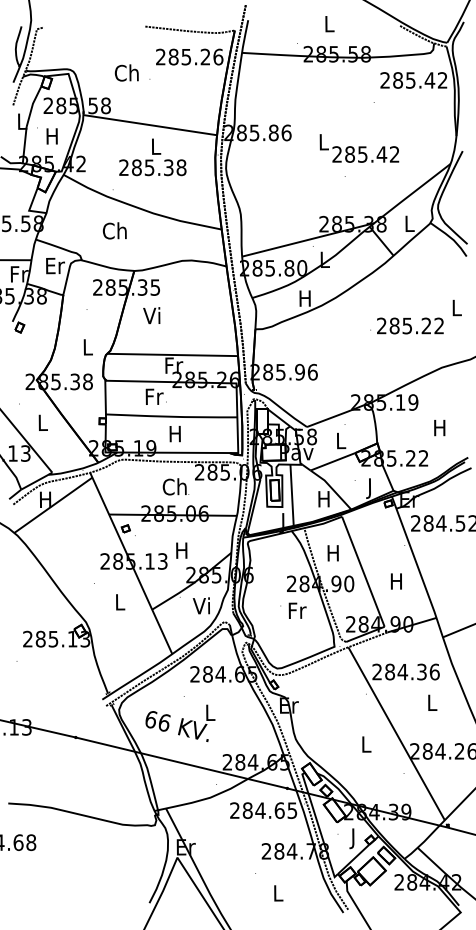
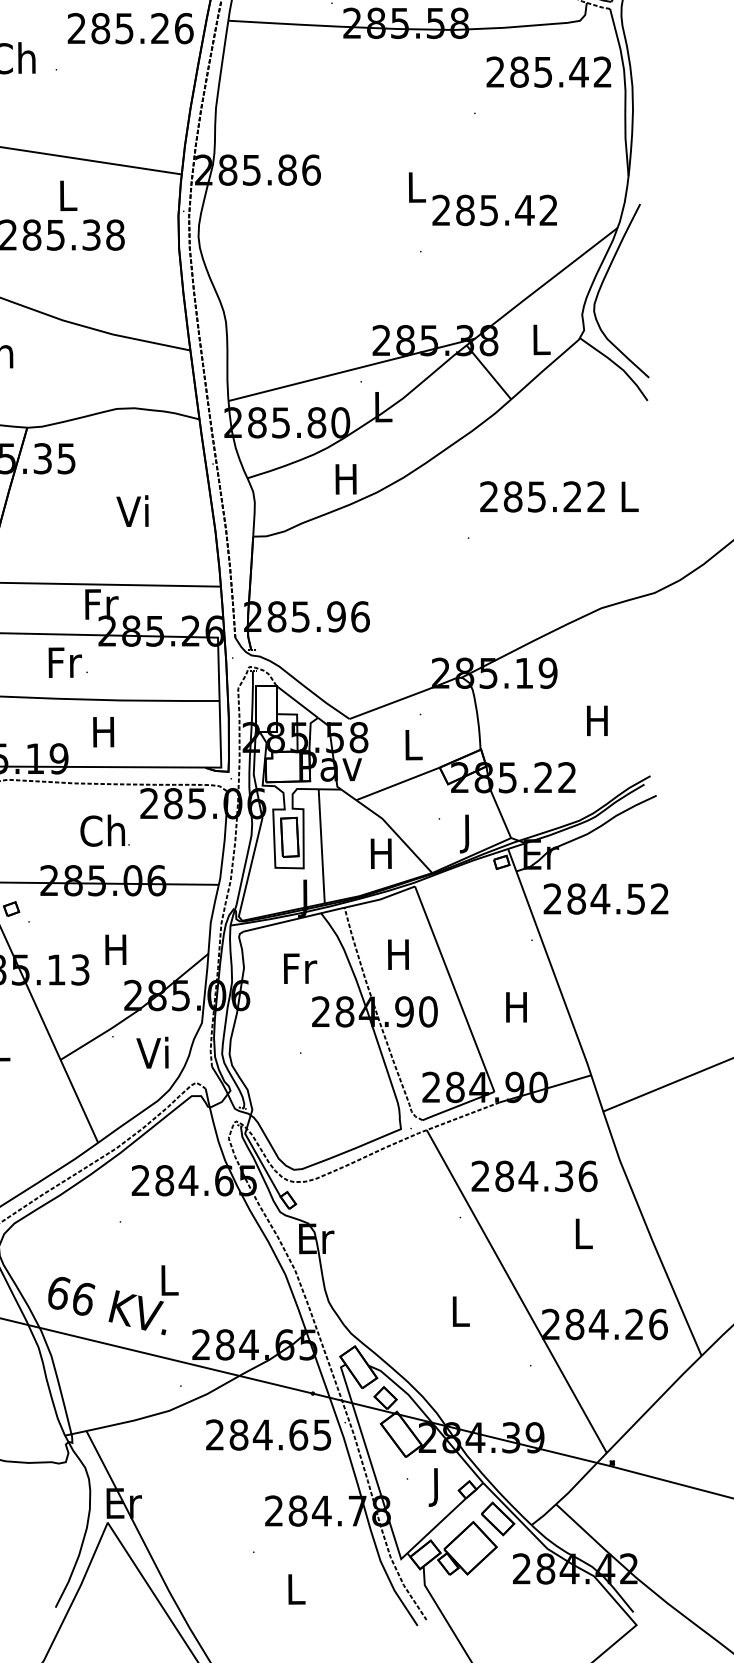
text: (359, 148) -> (483, 199), moved
text: (151, 315) -> (132, 510), moved
text: (410, 325) -> (542, 495), moved
text: (297, 610) -> (300, 968), moved
text: (180, 722) -> (113, 1298), moved

